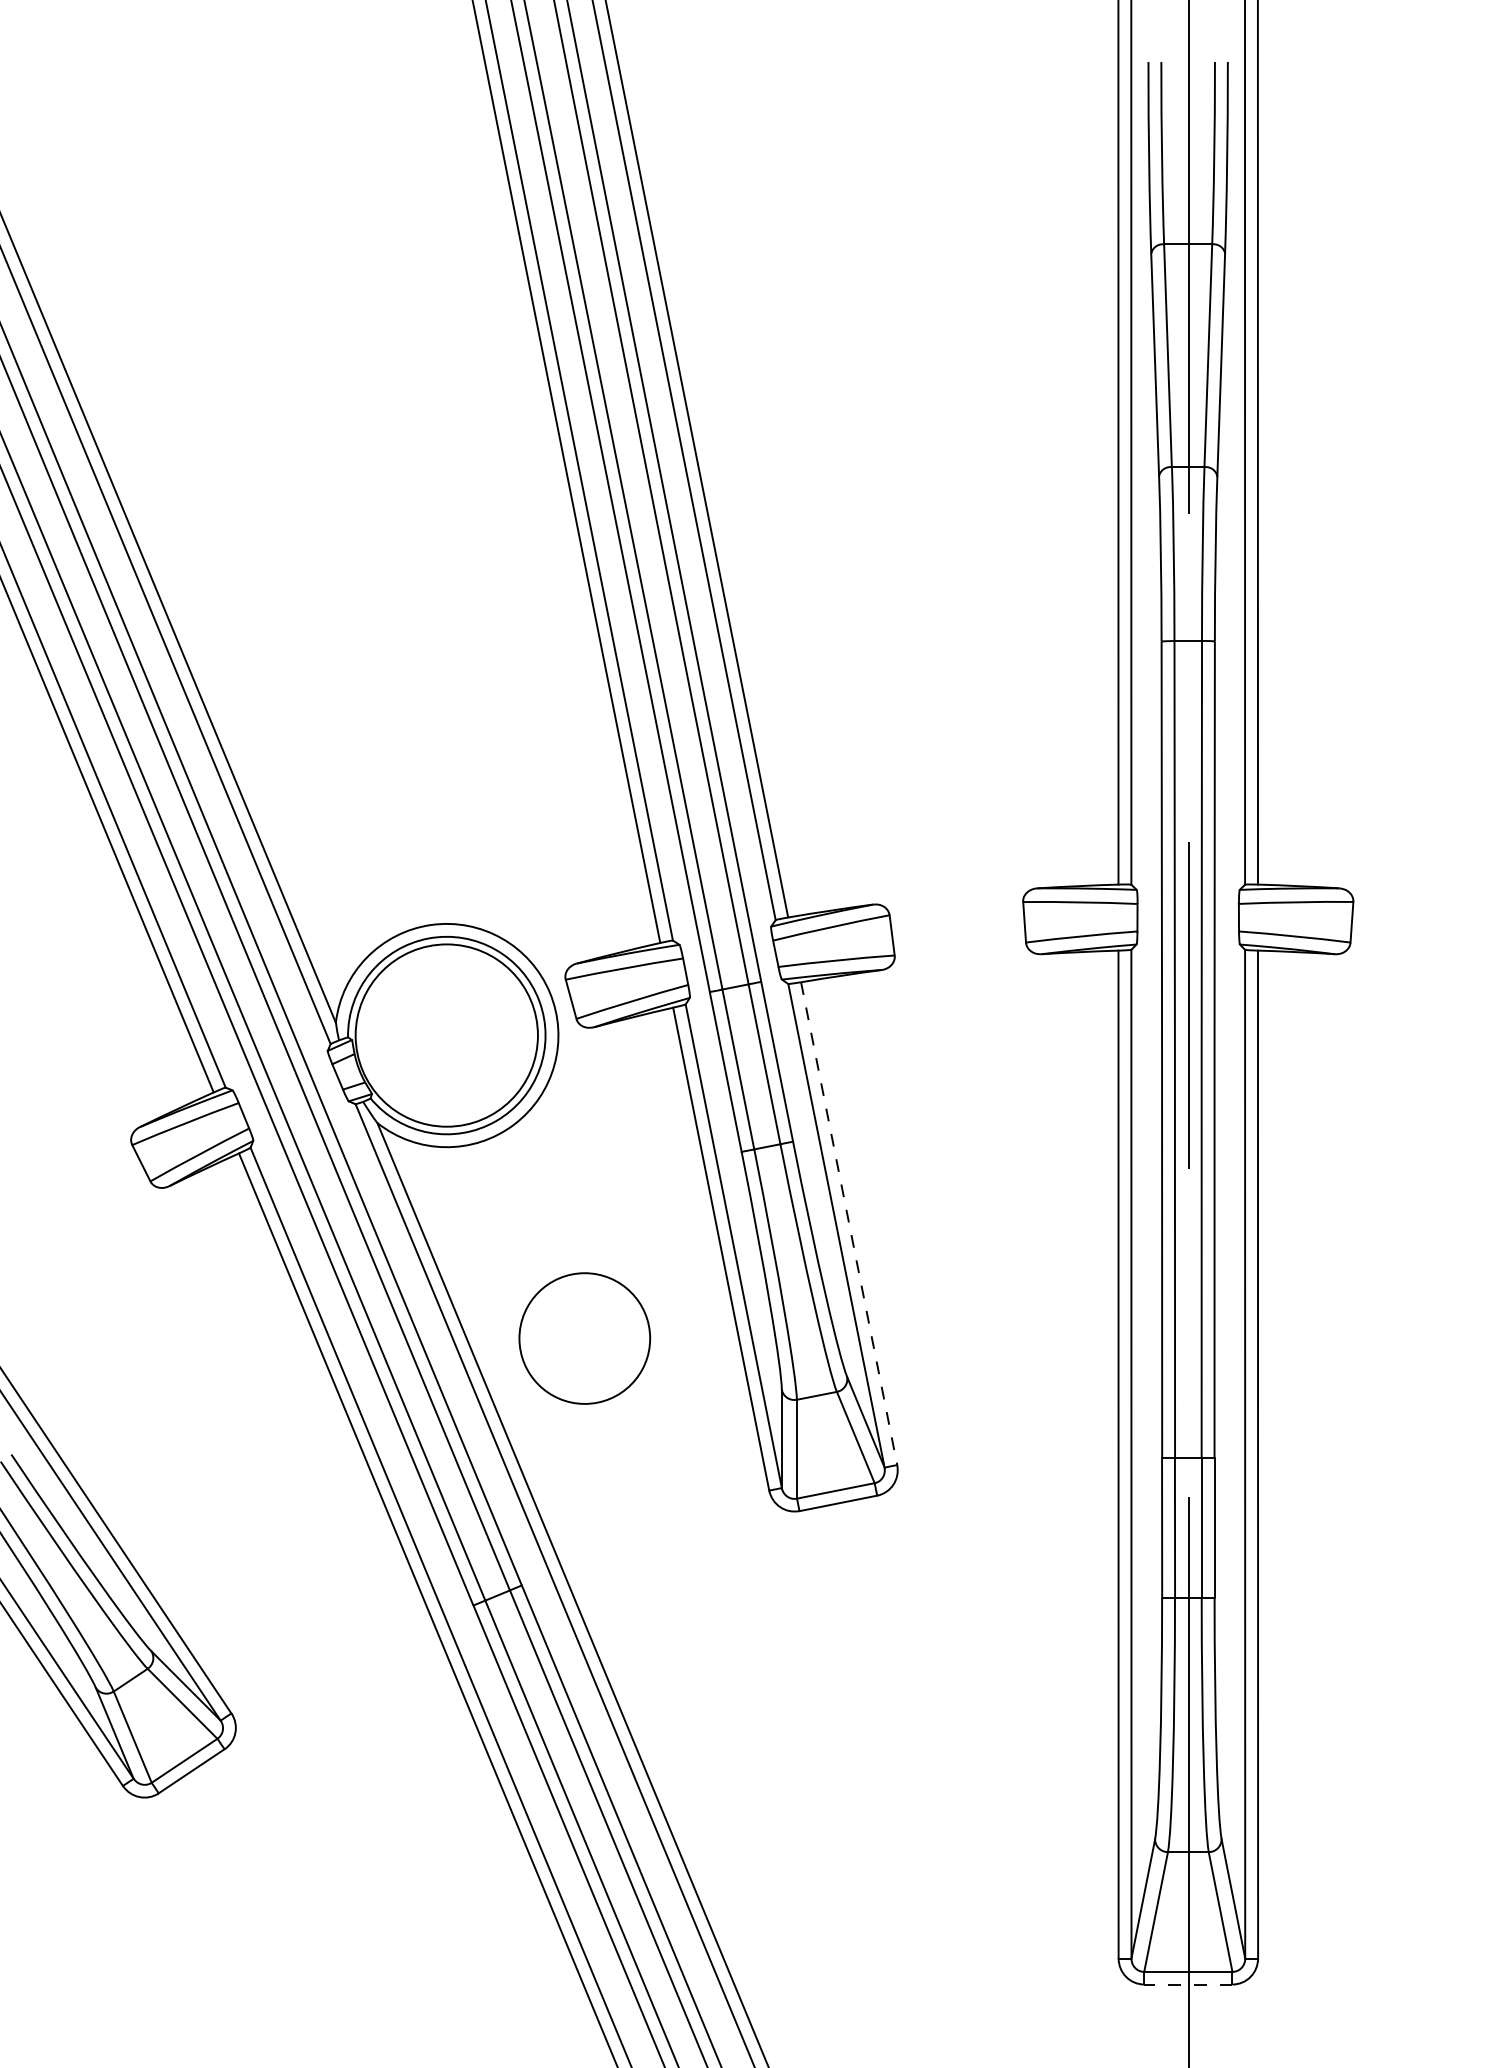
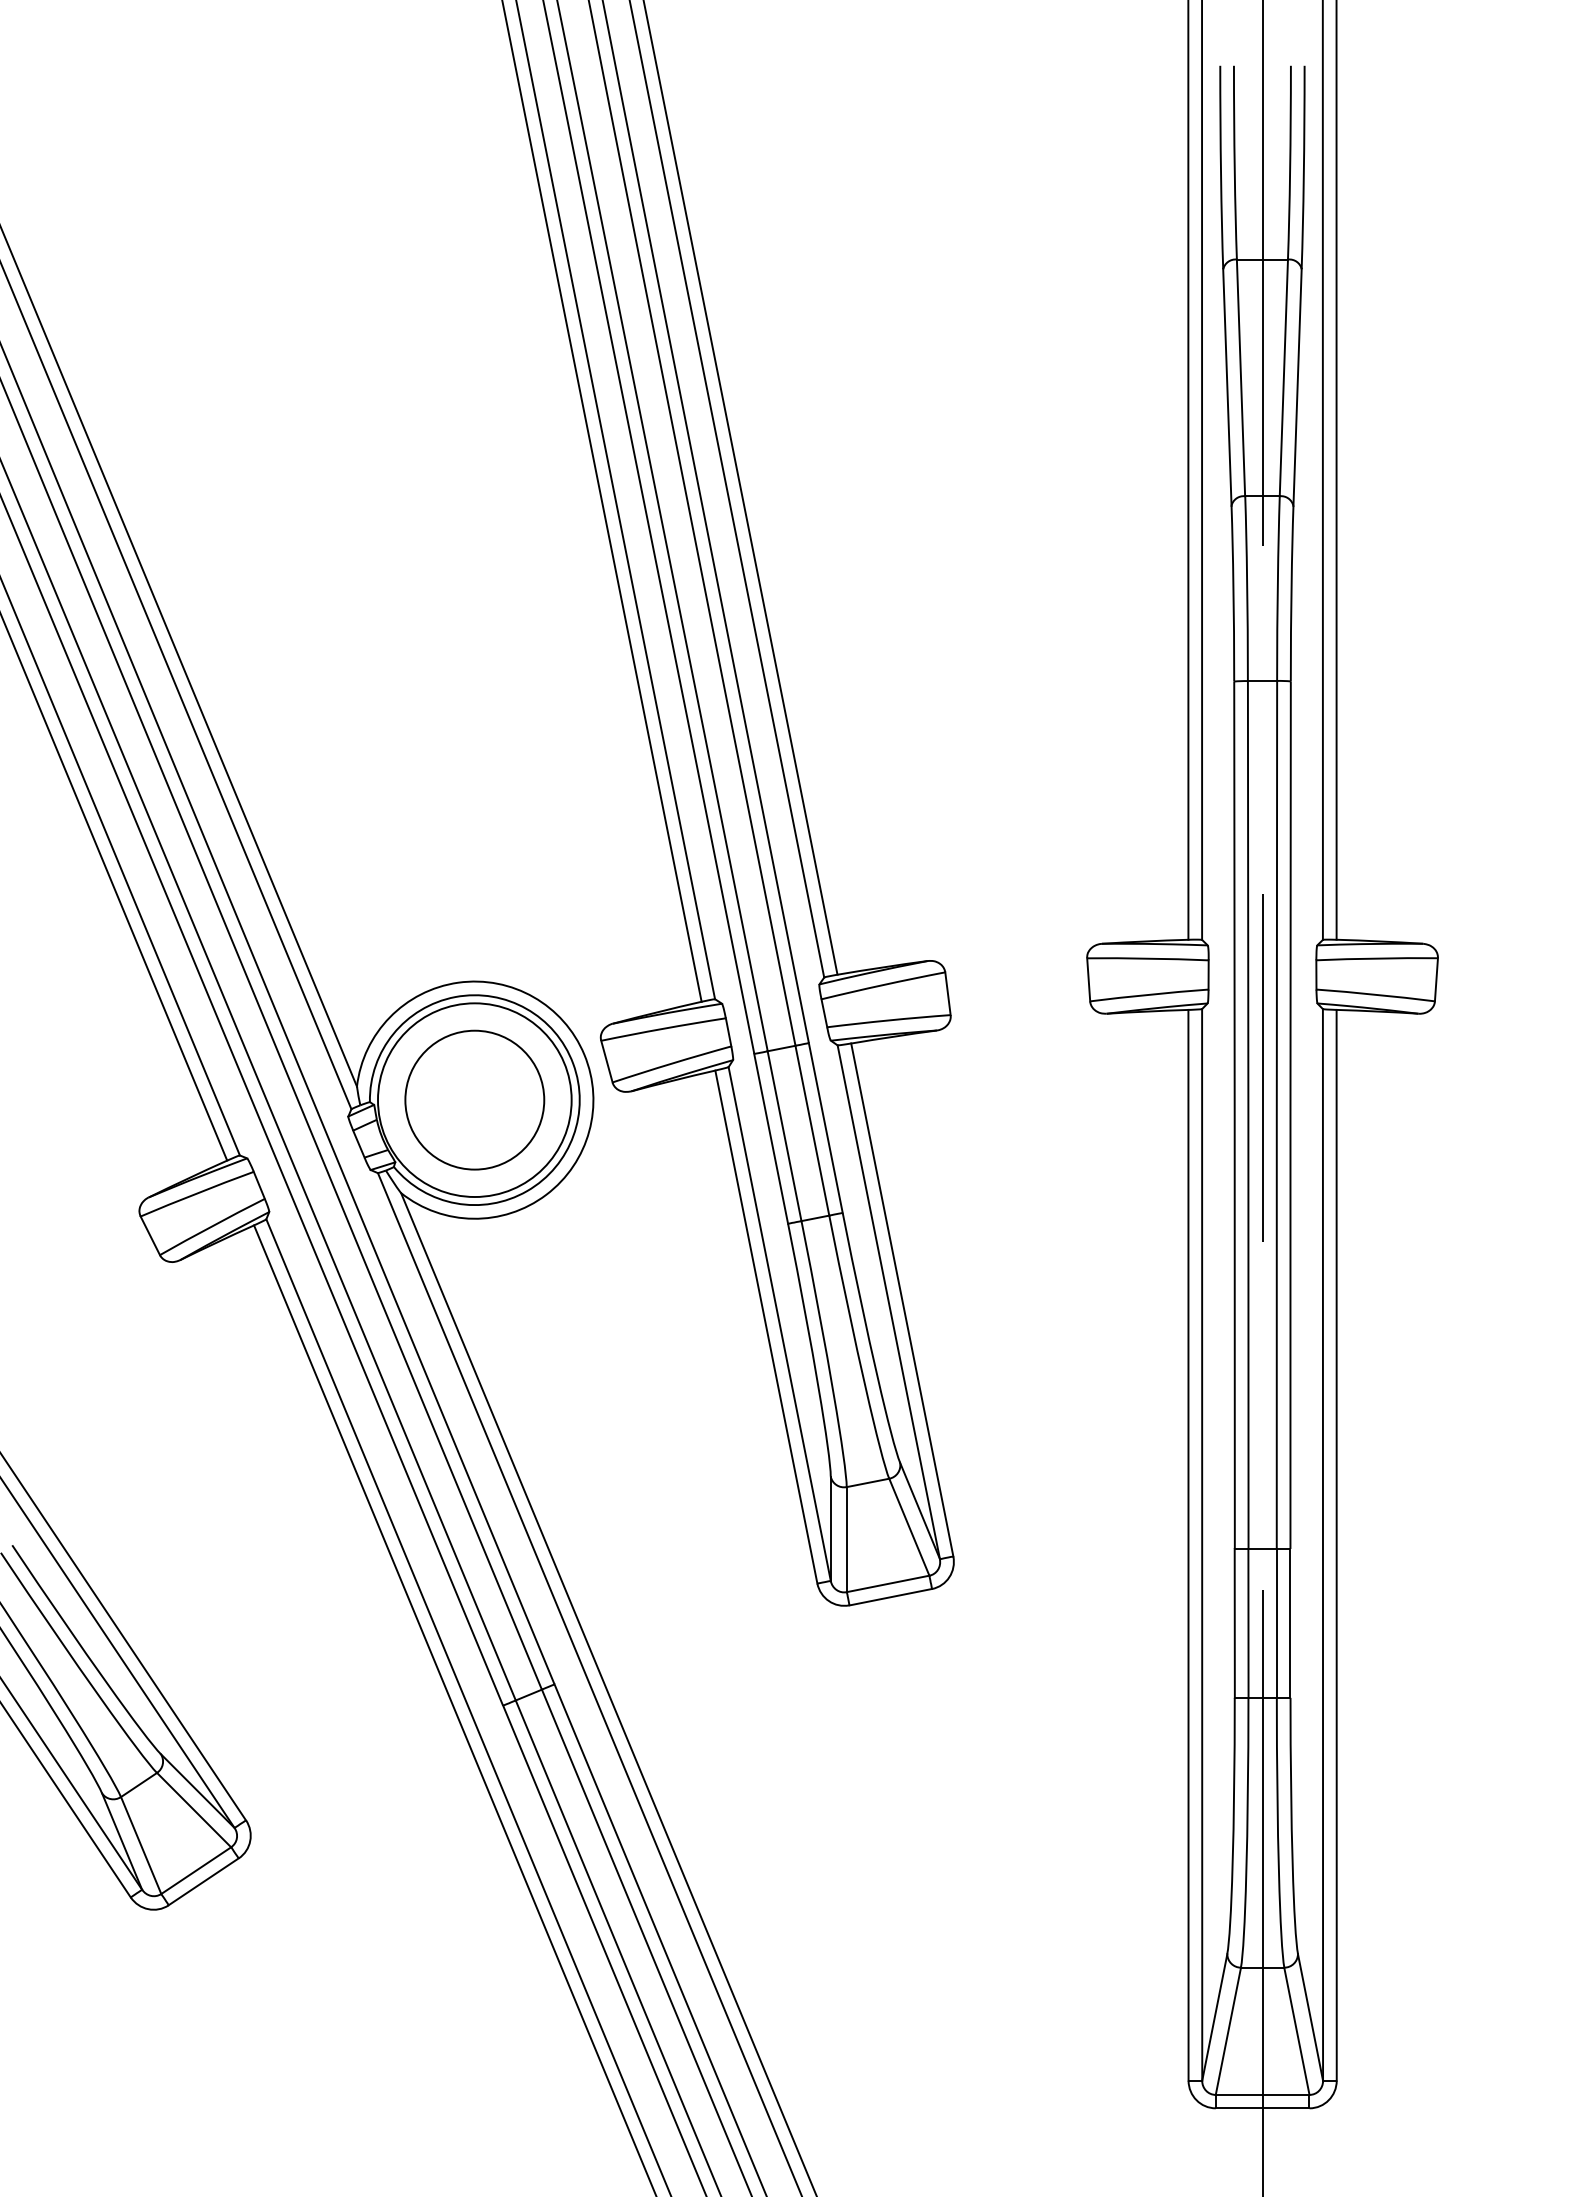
line: (849, 1224) -> (902, 1300), dashed -> solid
circle: (584, 1338) -> (474, 1100), moved
line: (1187, 1984) -> (1261, 2108), dashed -> solid

